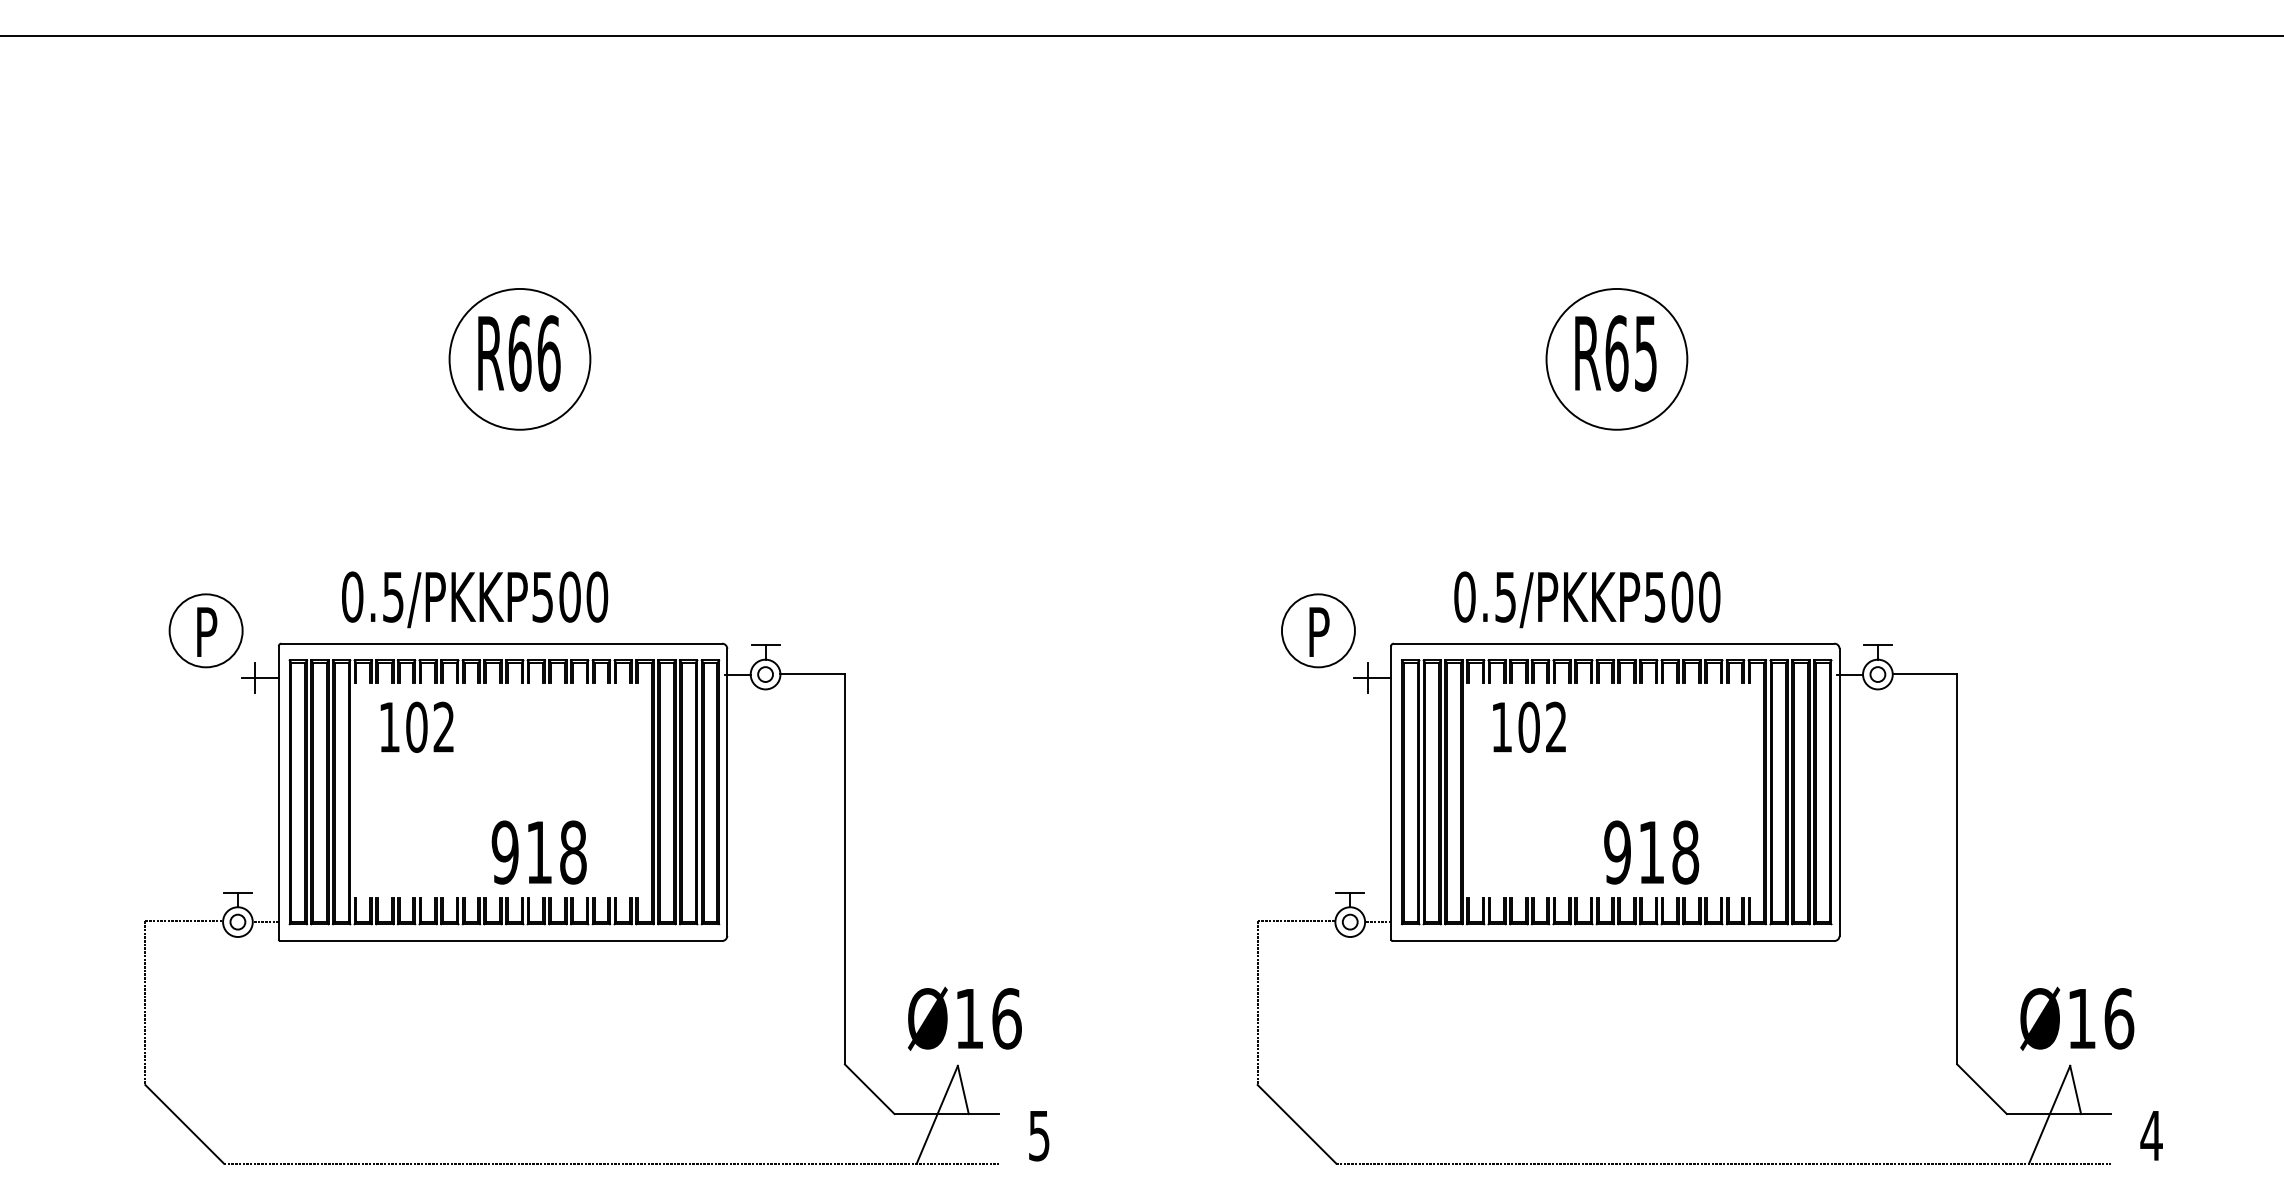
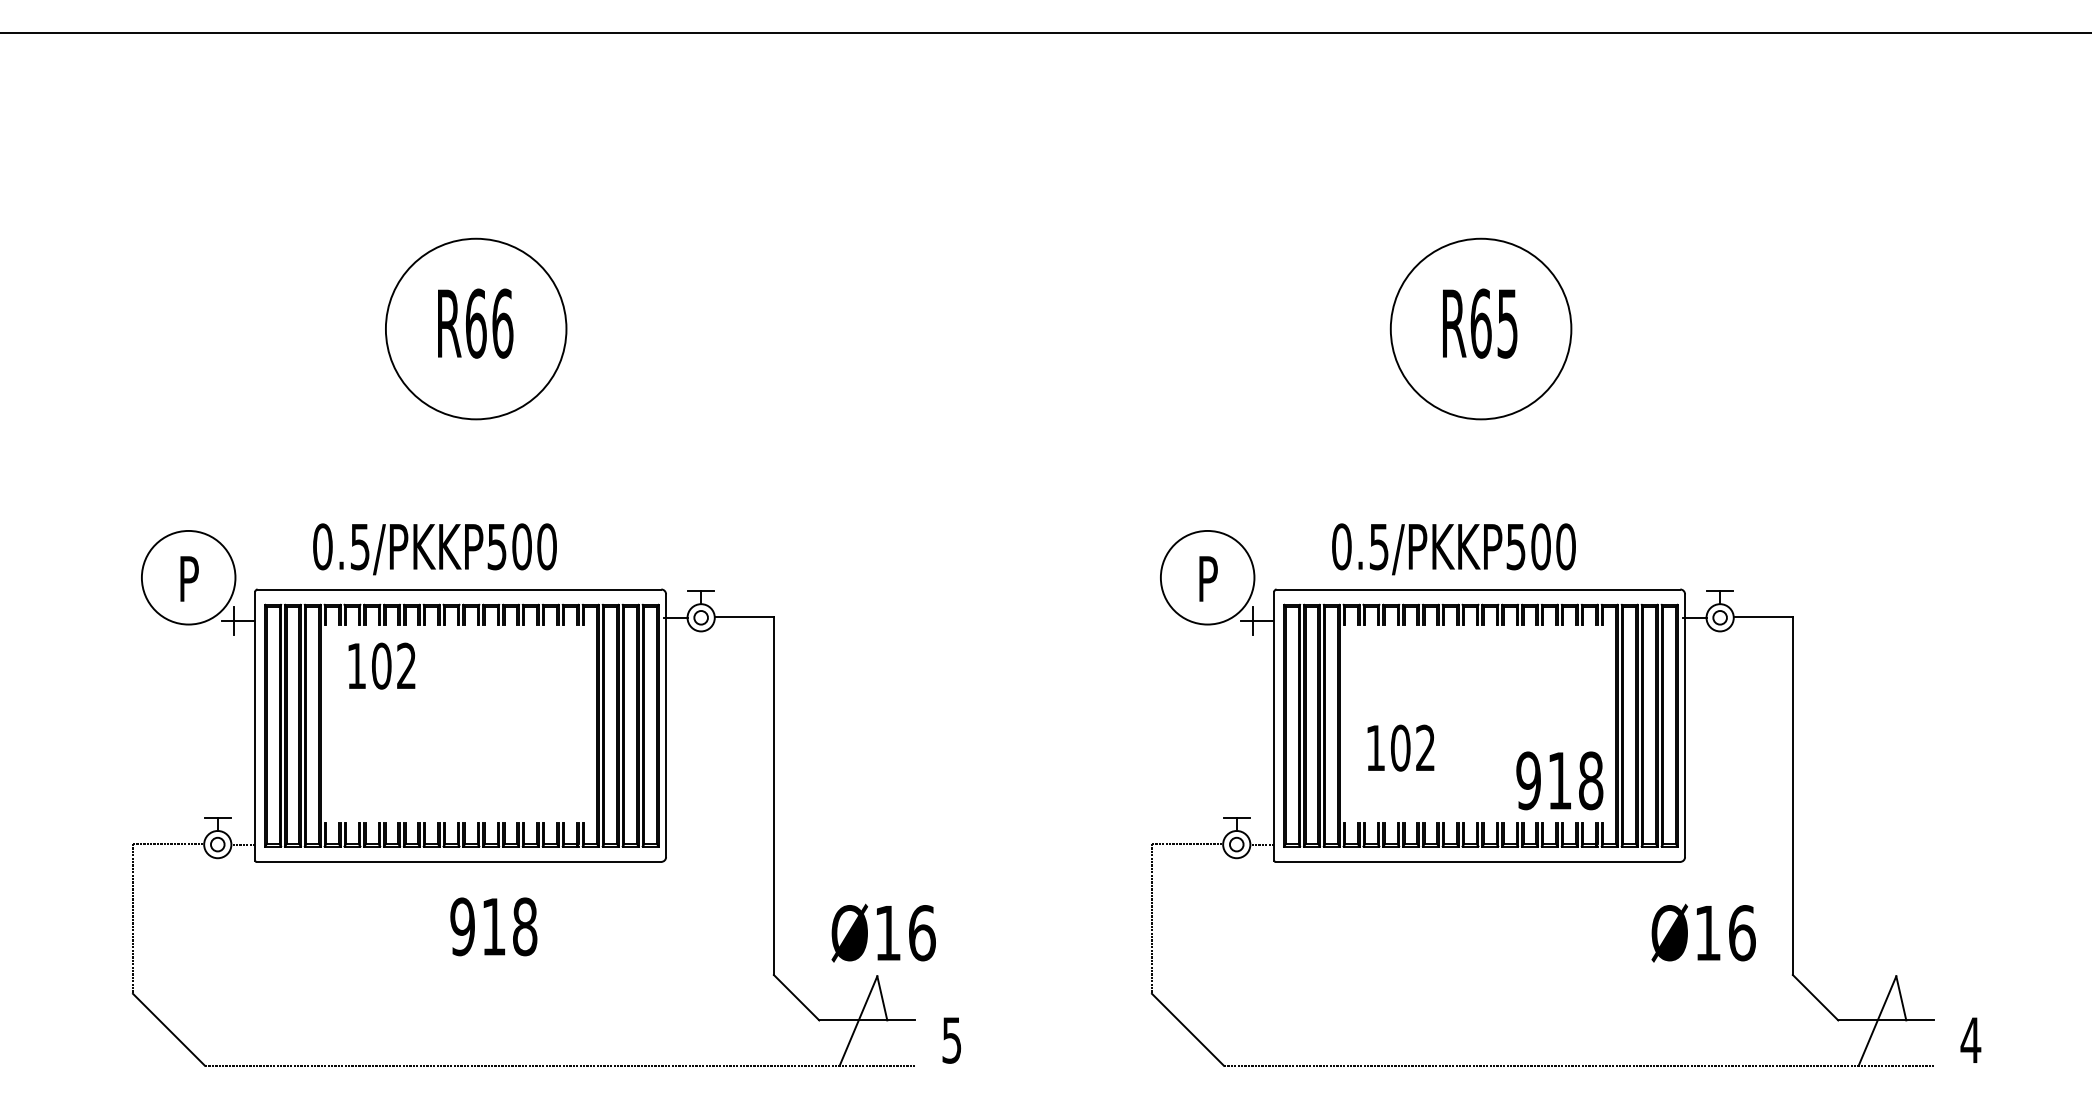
circle: (519, 358) -> (475, 328), size x1.4
circle: (1616, 358) -> (1480, 328), size x1.4
circle: (205, 630) -> (188, 577), size x1.4
circle: (1318, 630) -> (1207, 577), size x1.4
text: (1528, 726) -> (1400, 747), moved
text: (538, 852) -> (493, 926), moved
text: (1651, 852) -> (1559, 780), moved
text: (2076, 1018) -> (1703, 932), moved

